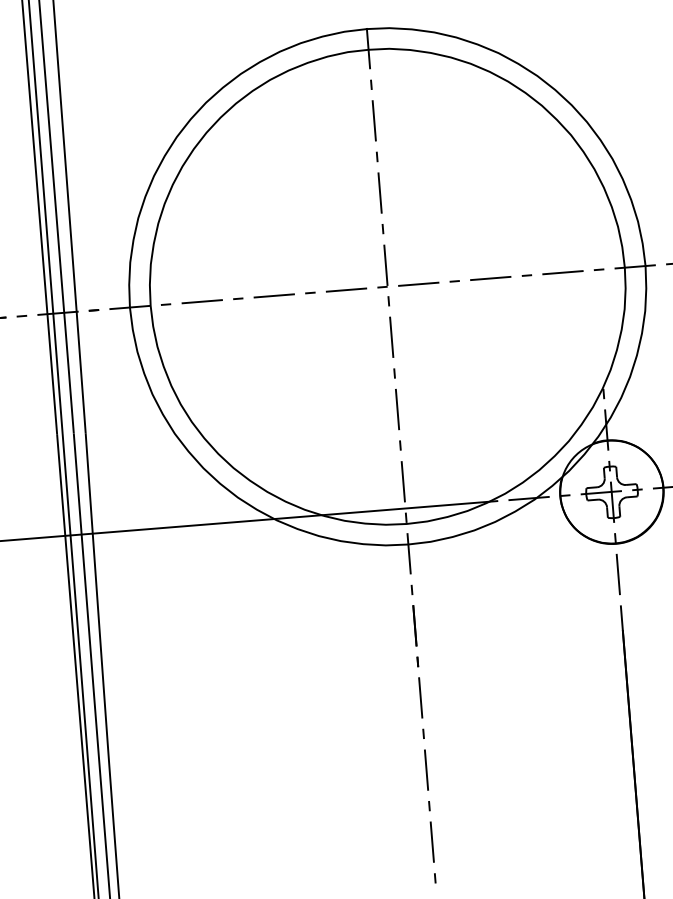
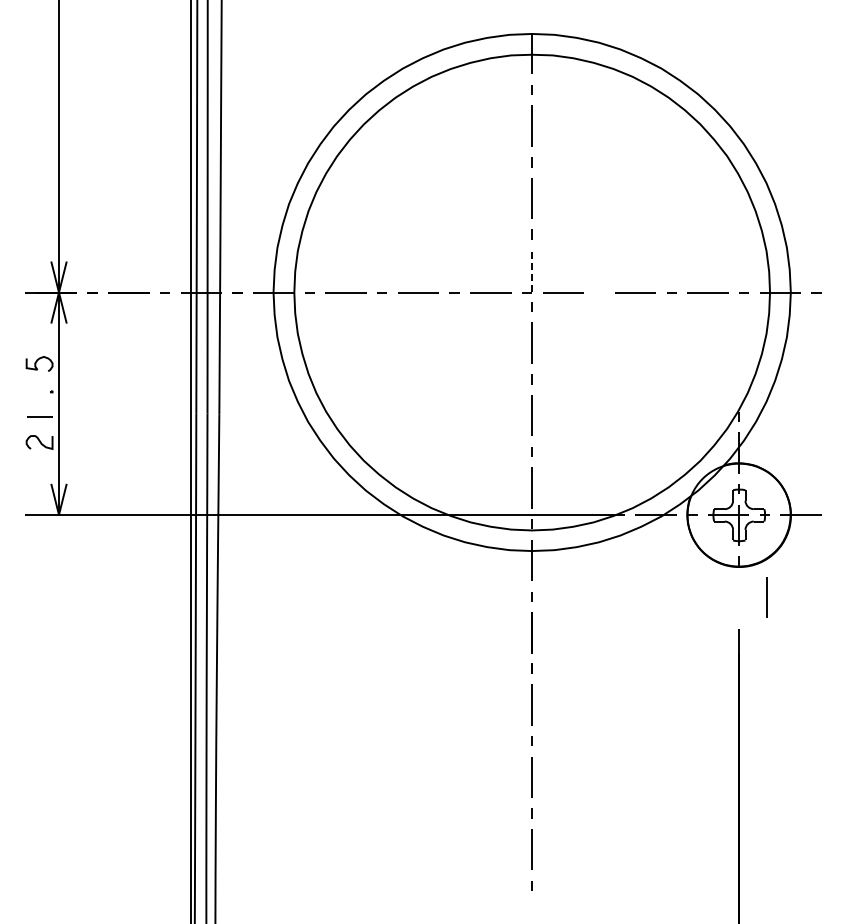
line: (386, 264) -> (532, 270), solid -> dashed
line: (454, 281) -> (599, 292), removed
line: (617, 574) -> (766, 597), moved

